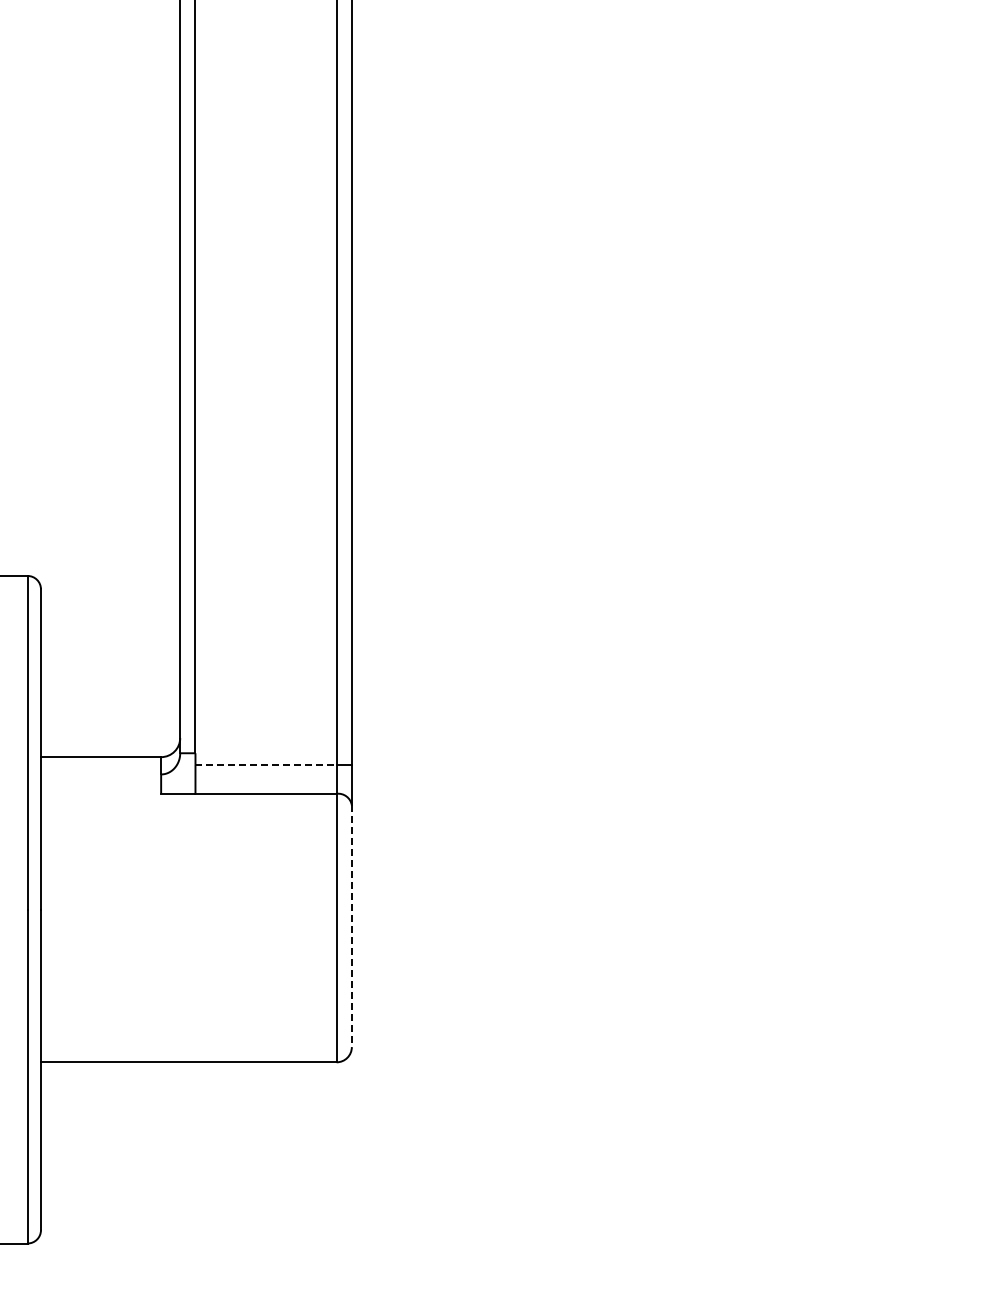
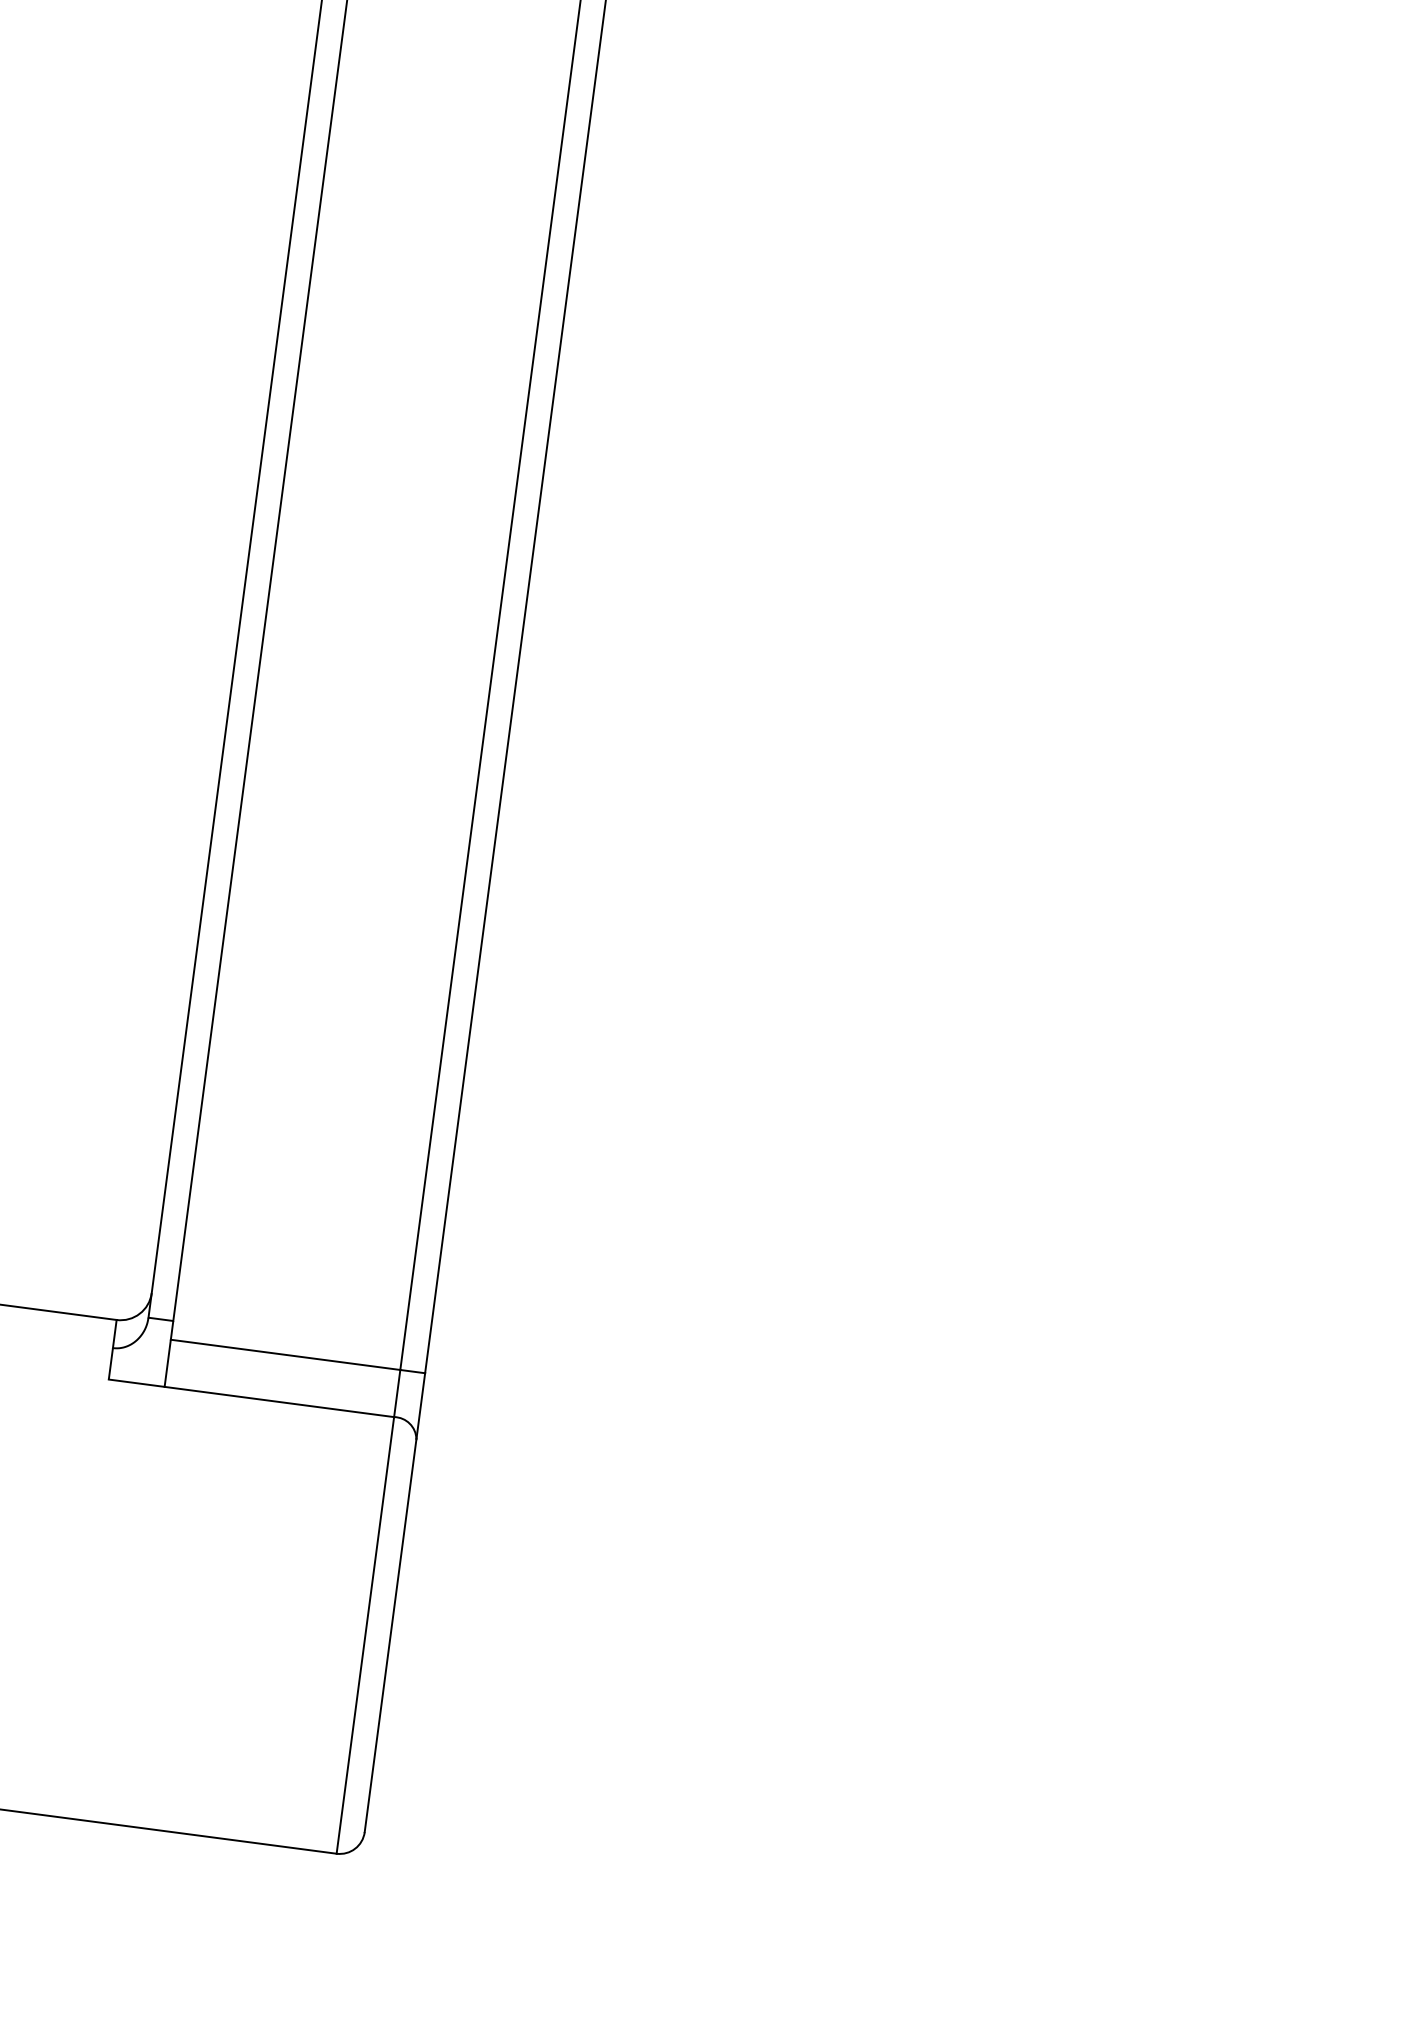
line: (266, 764) -> (286, 1354), dashed -> solid
line: (351, 926) -> (389, 1636), dashed -> solid

